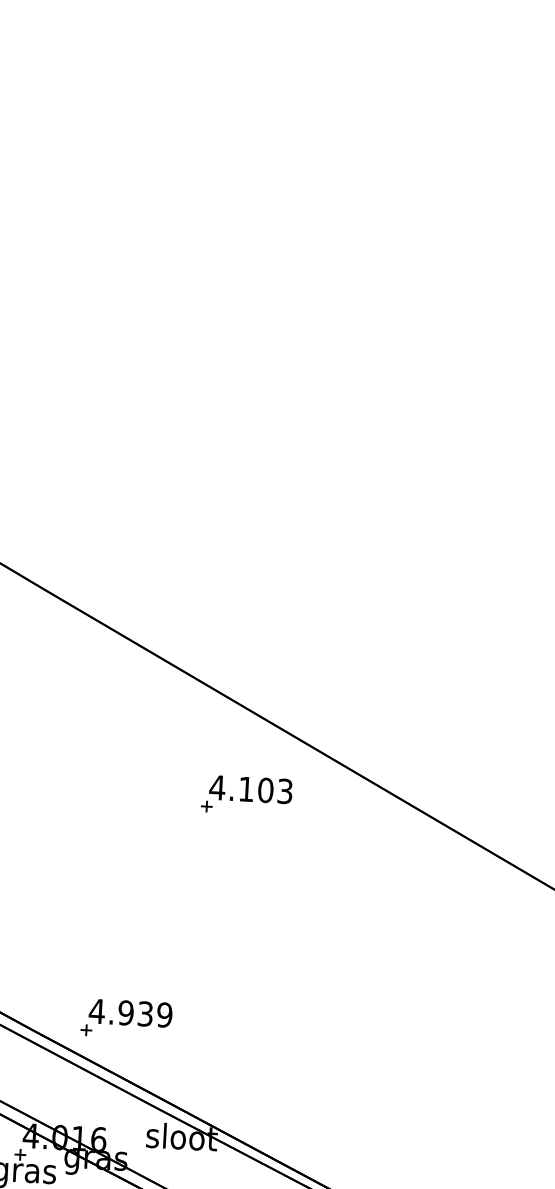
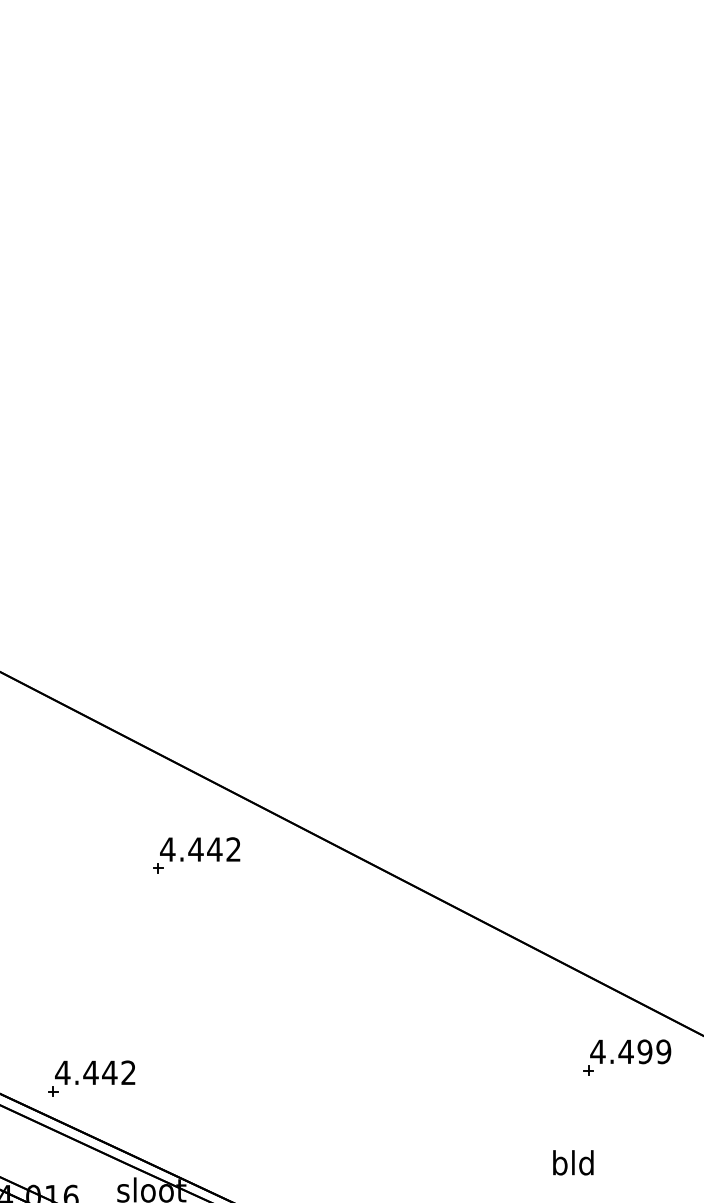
text: (265, 790) -> (214, 849), 4.103 -> 4.442
text: (145, 1013) -> (109, 1072), 4.939 -> 4.442

